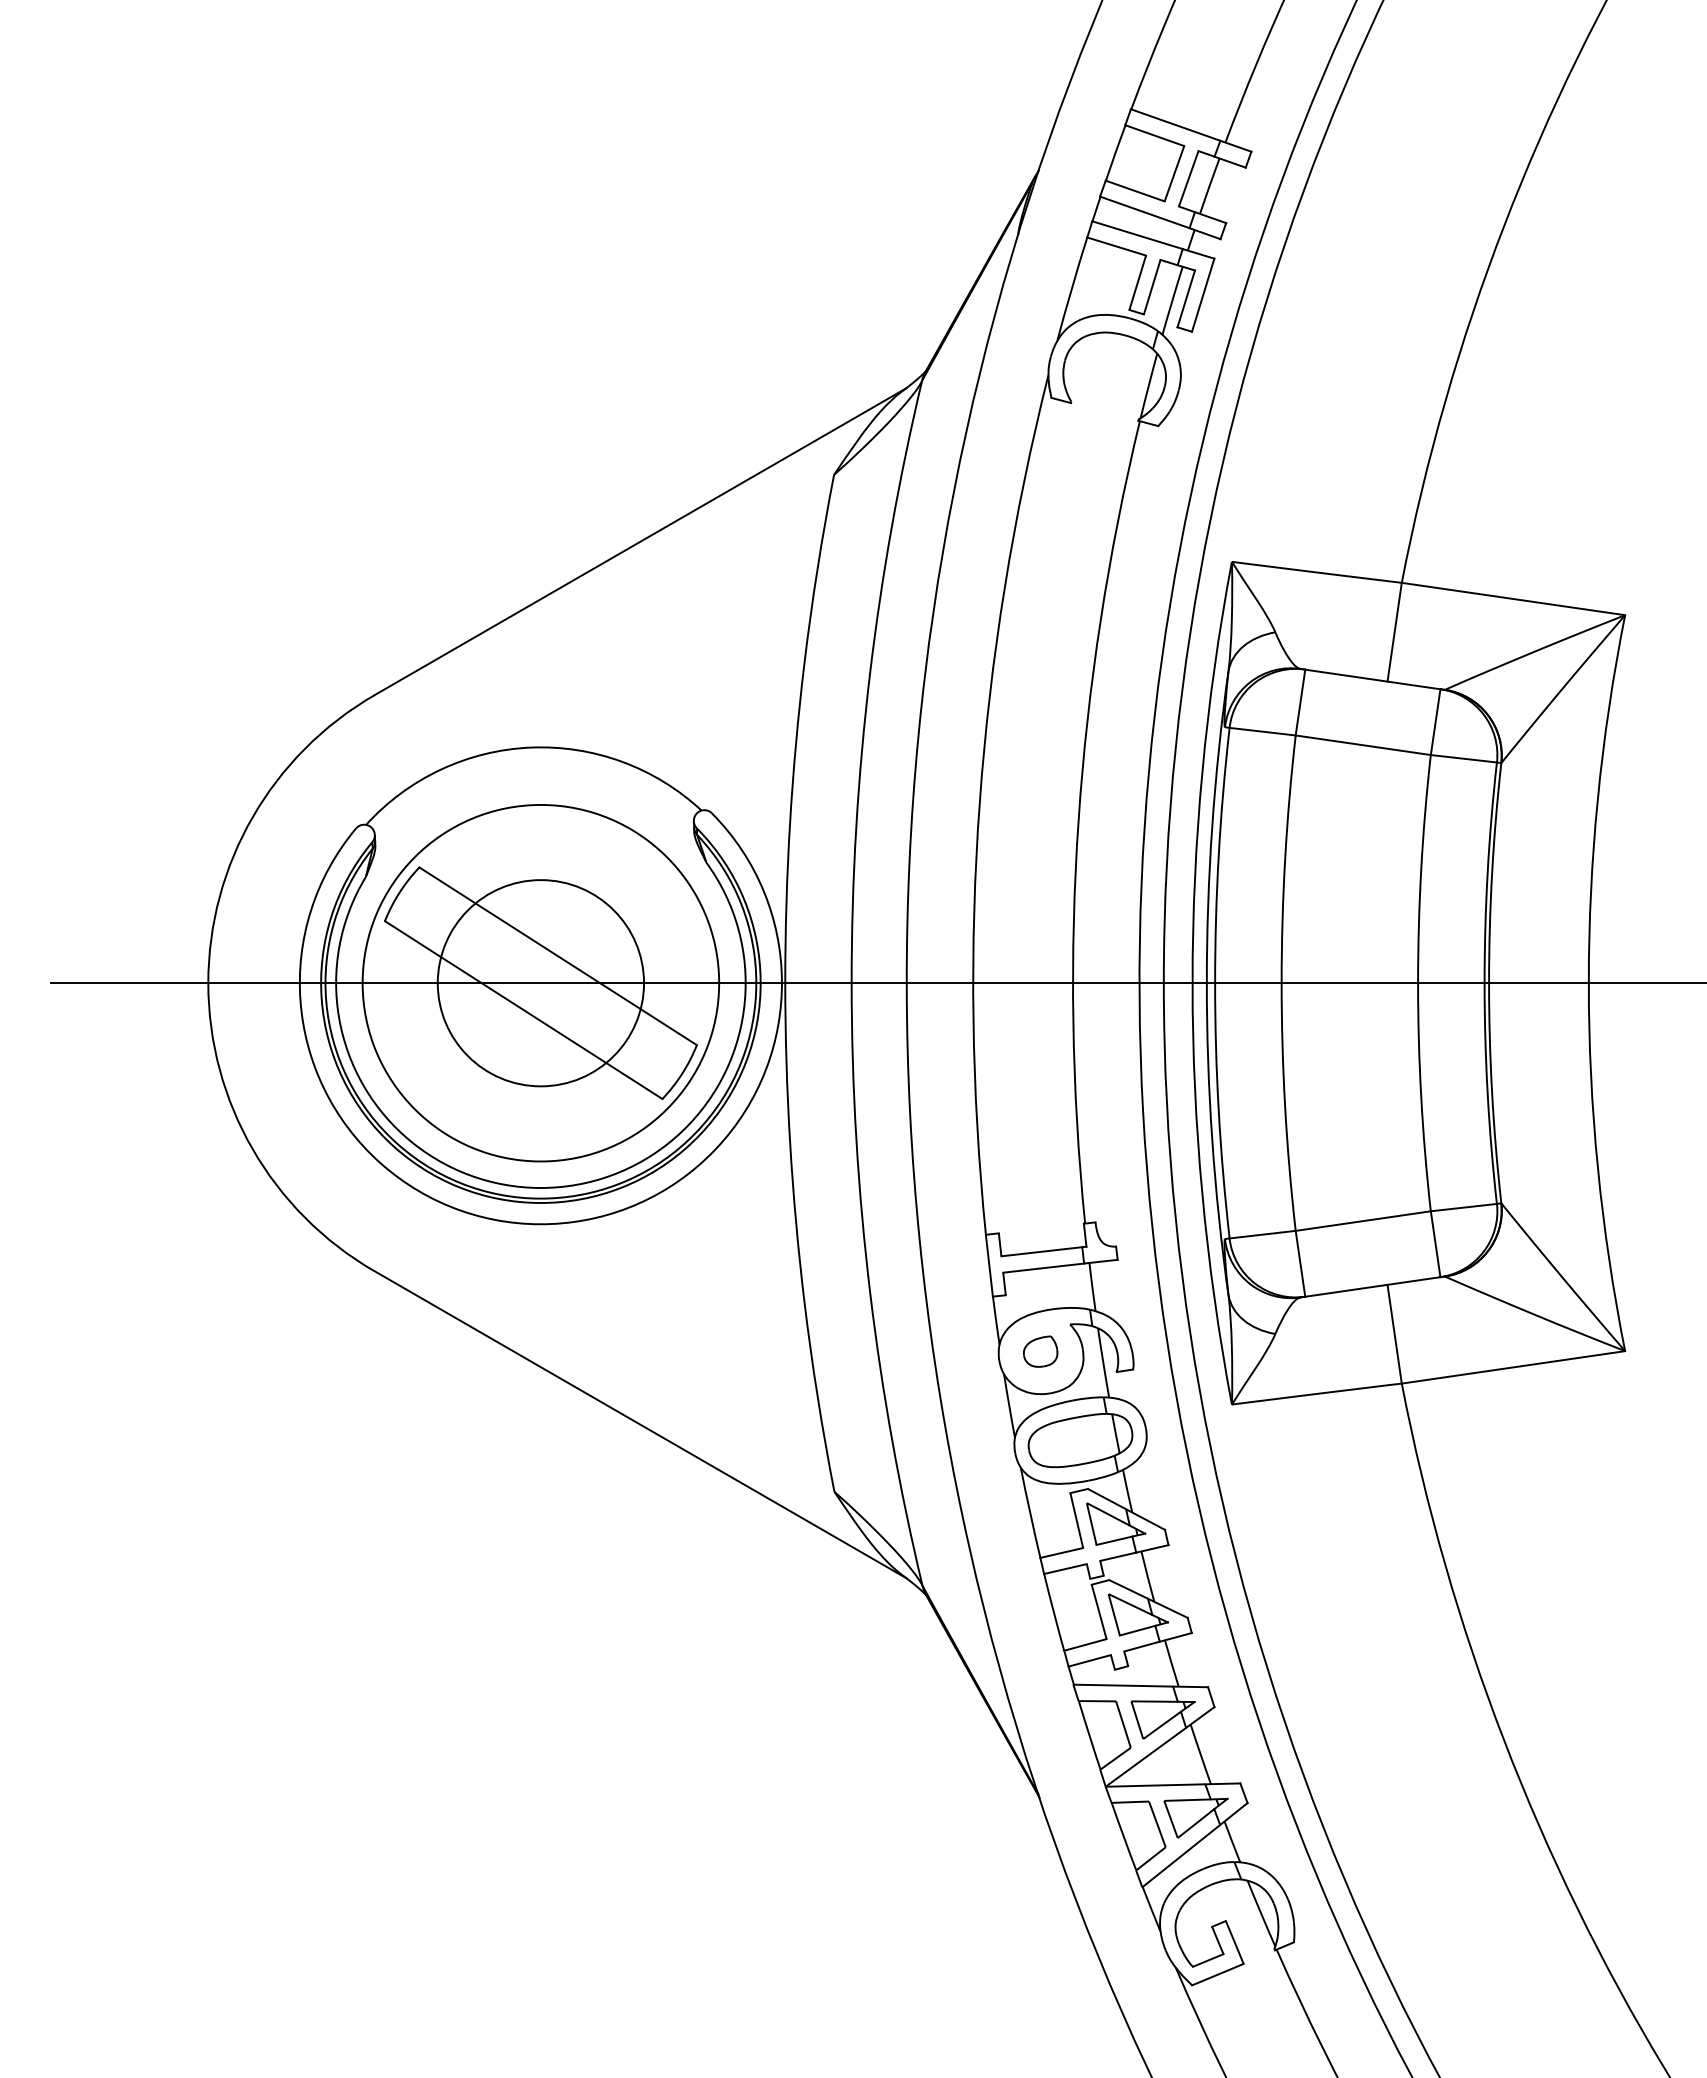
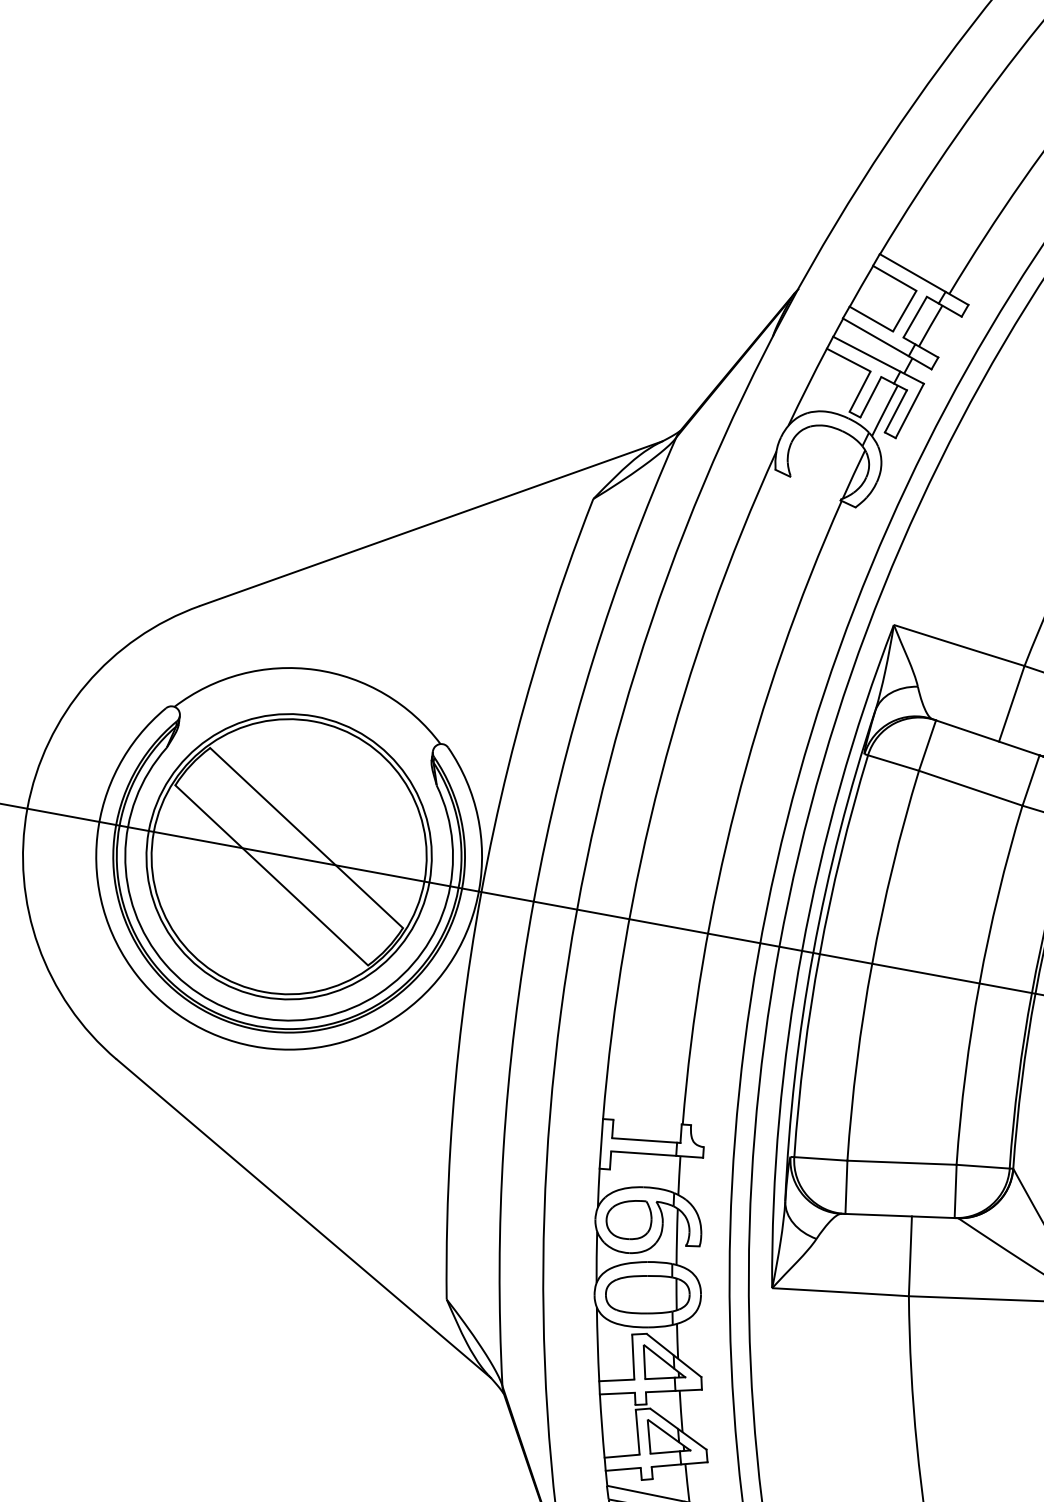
circle: (540, 983) -> (288, 856), size x1.67
part: (1040, 1351) -> (629, 1218), size x1.67

